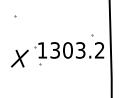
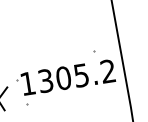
text: (80, 49) -> (81, 74), 1303.2 -> 1305.2

